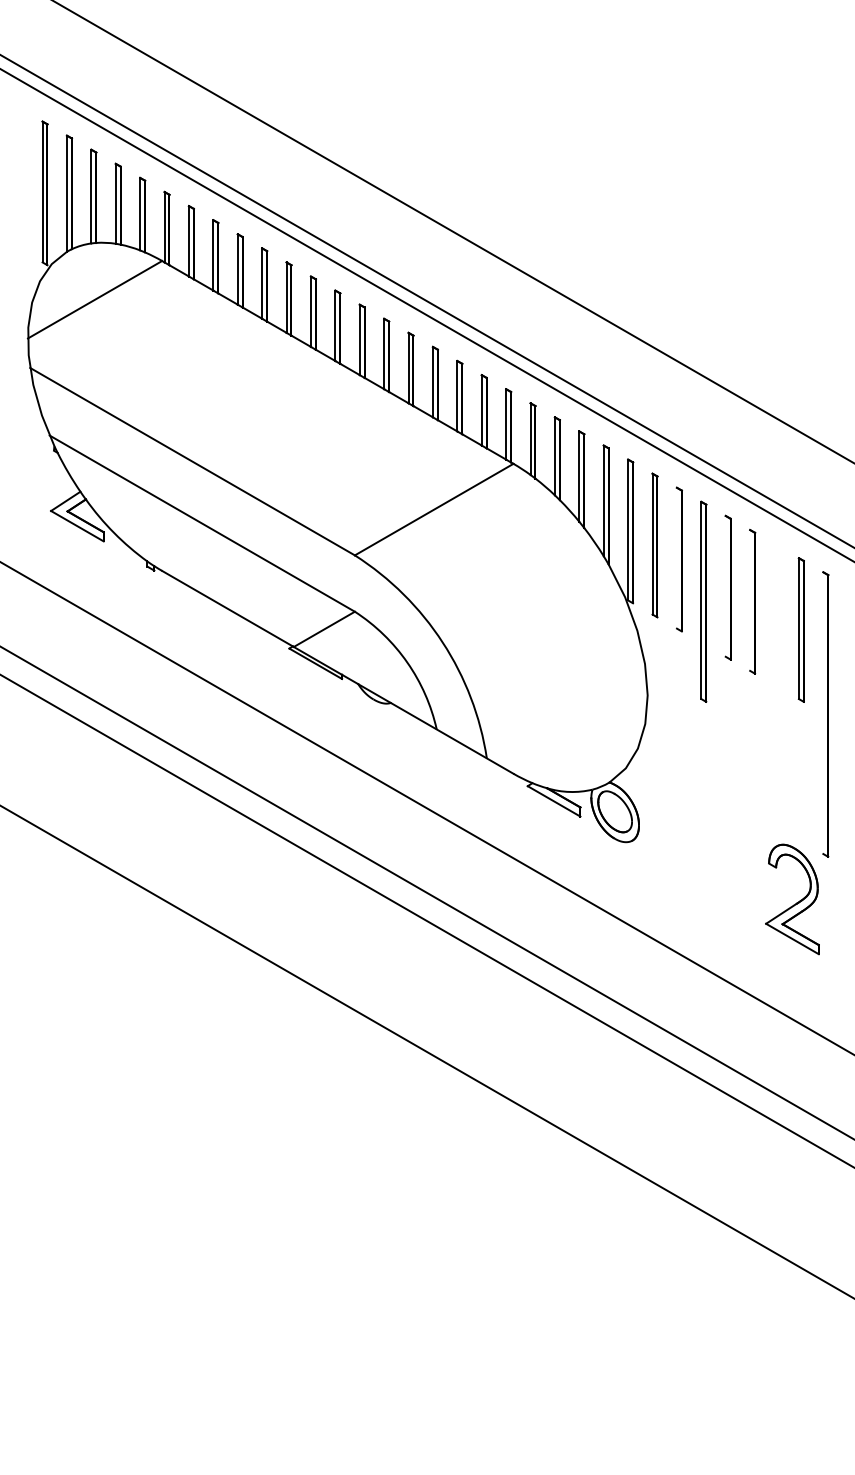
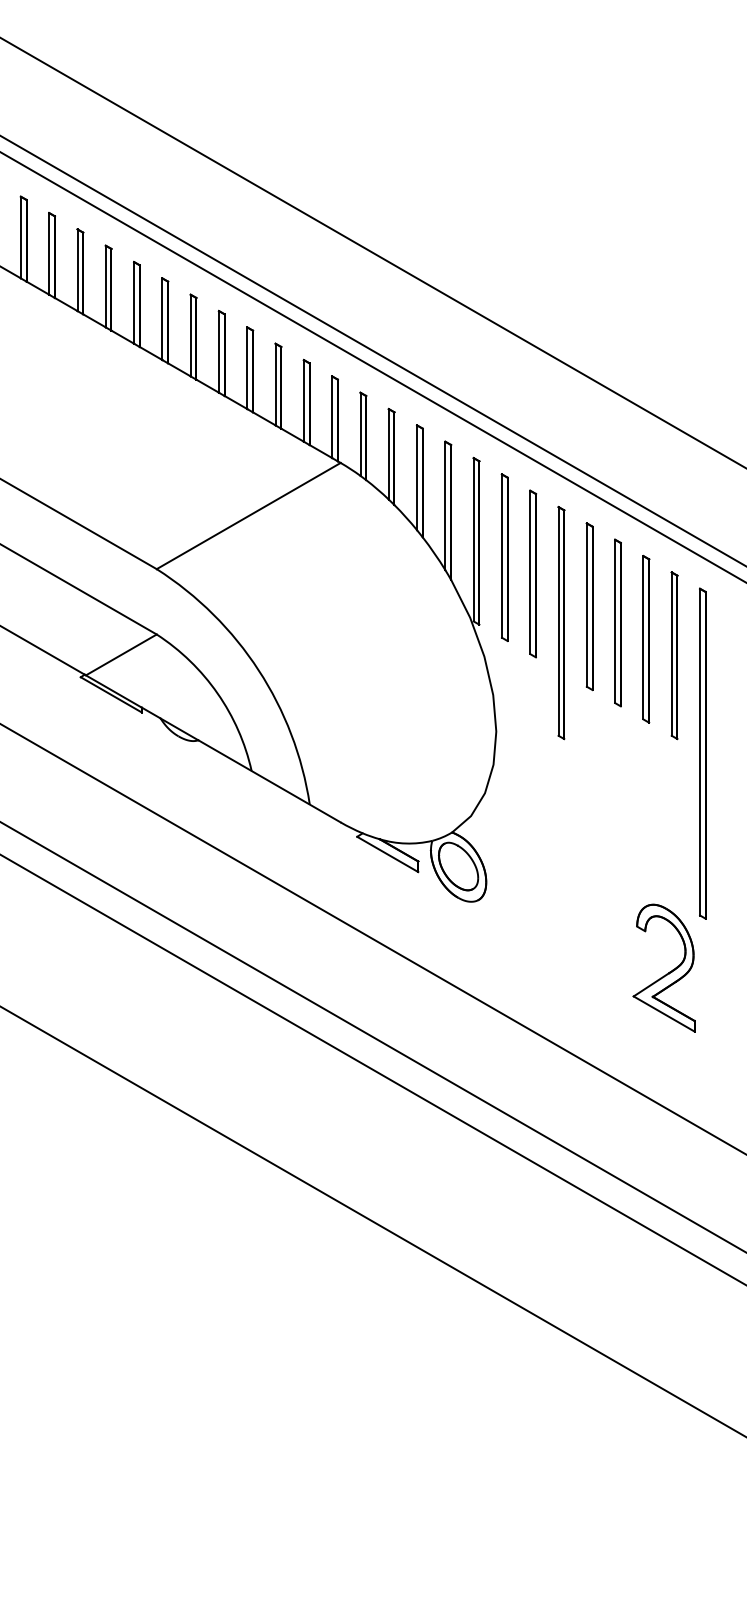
line: (676, 557) -> (529, 571), added
line: (725, 585) -> (586, 604), added
line: (750, 600) -> (615, 621), added
part: (776, 615) -> (645, 638), added
line: (823, 713) -> (700, 752), added

